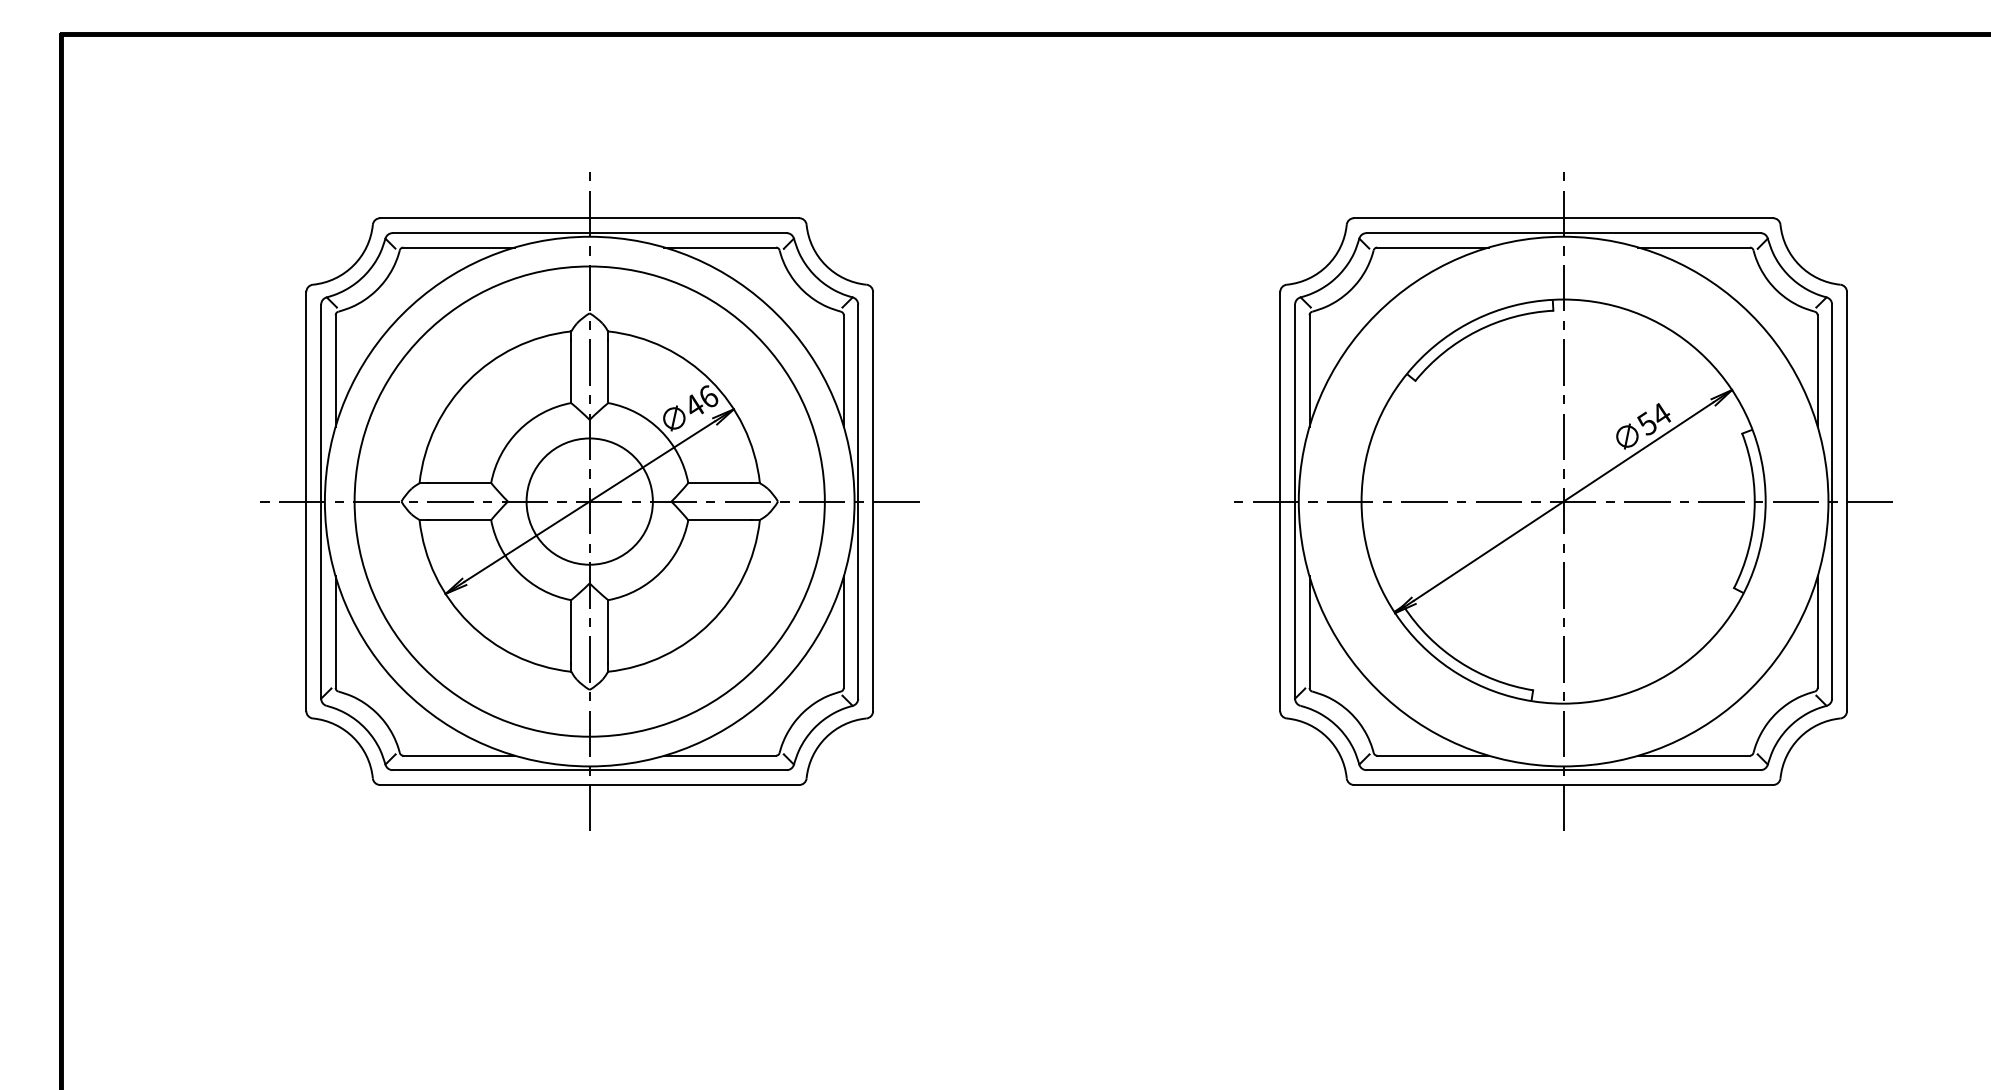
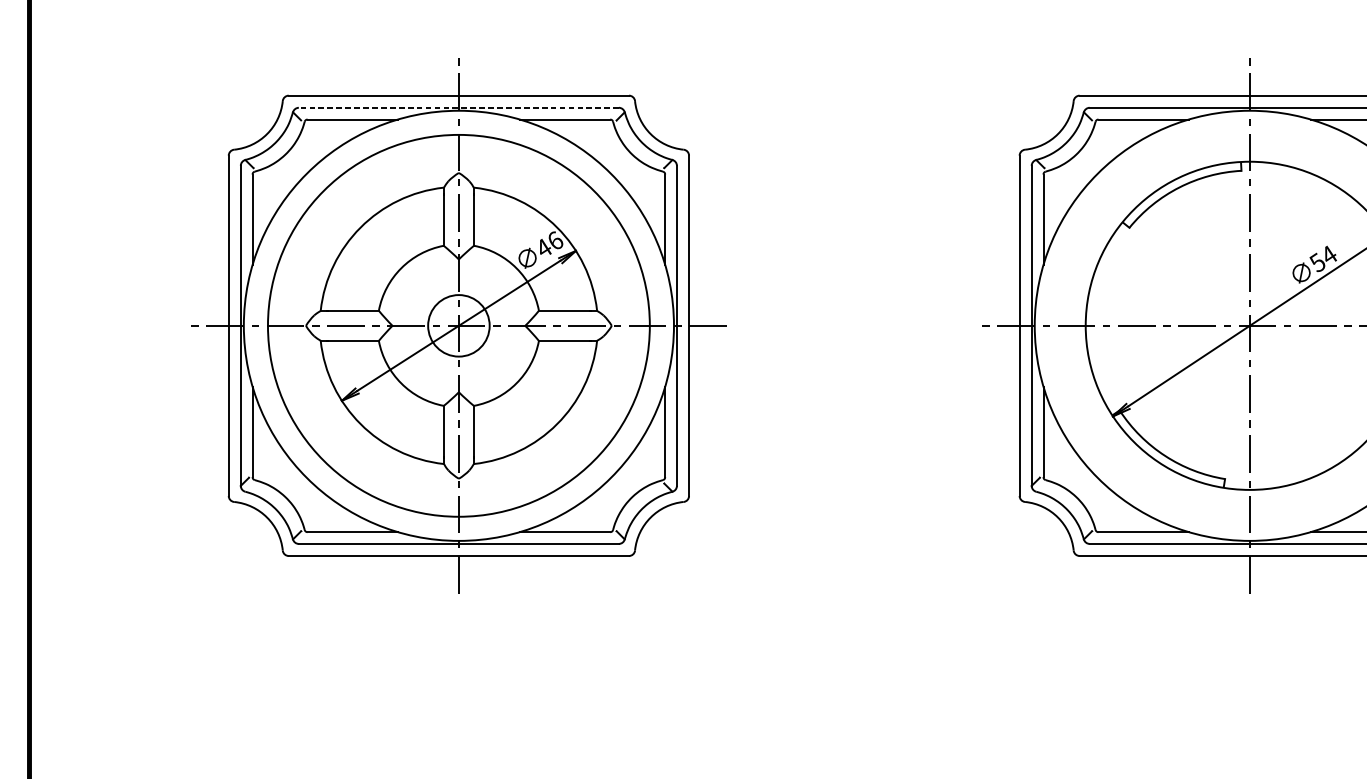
line: (589, 233) -> (458, 108), solid -> dashed
circle: (589, 501) -> (458, 325), size x0.6

